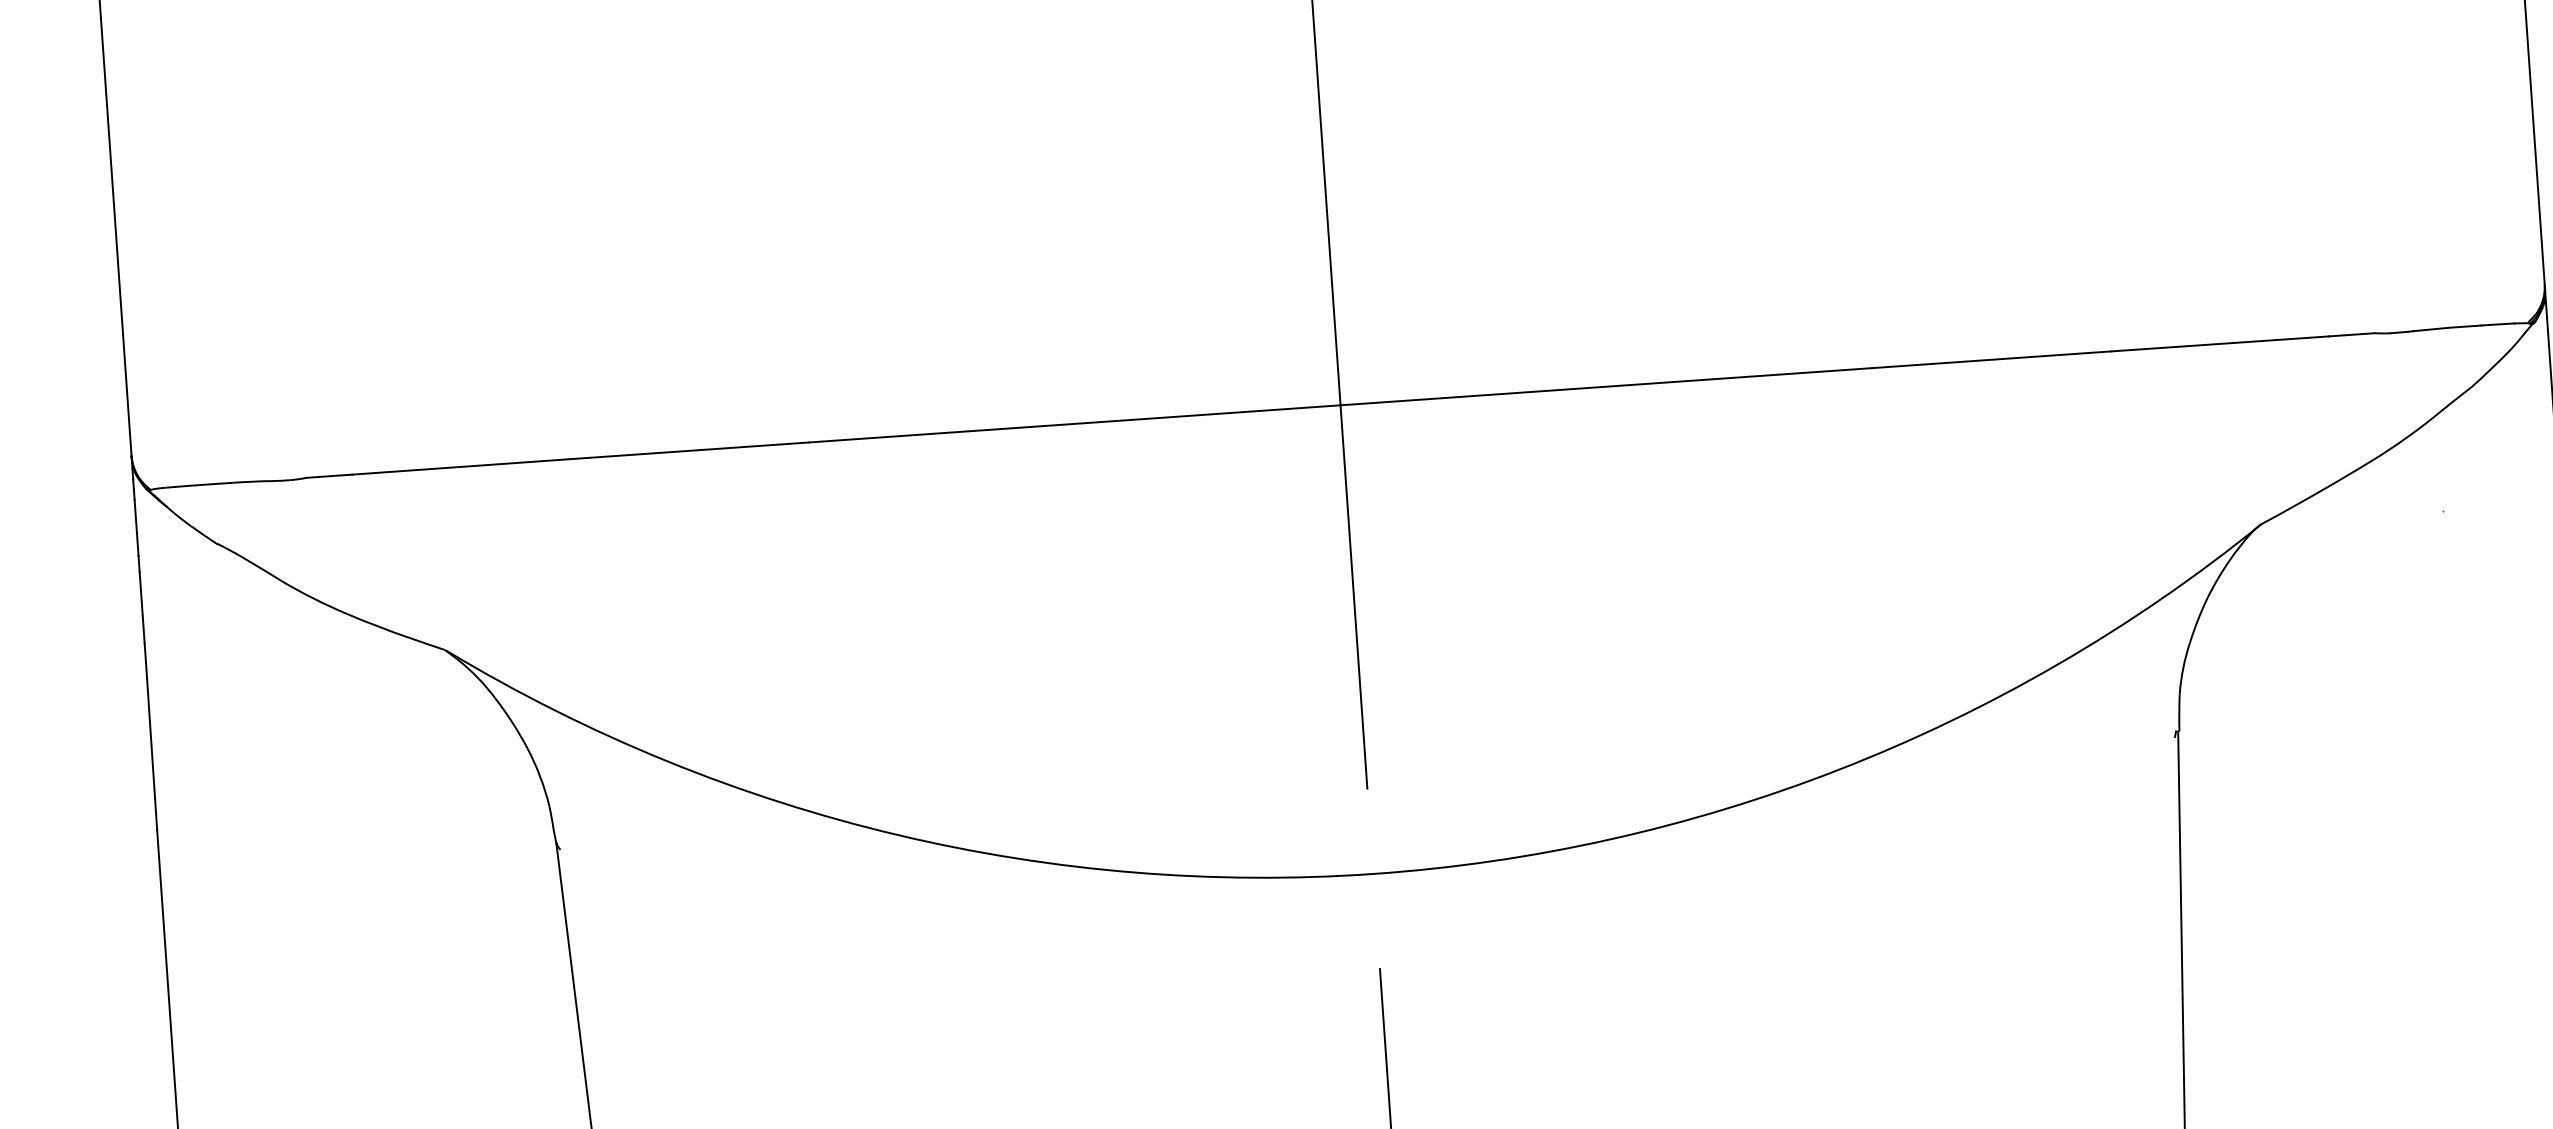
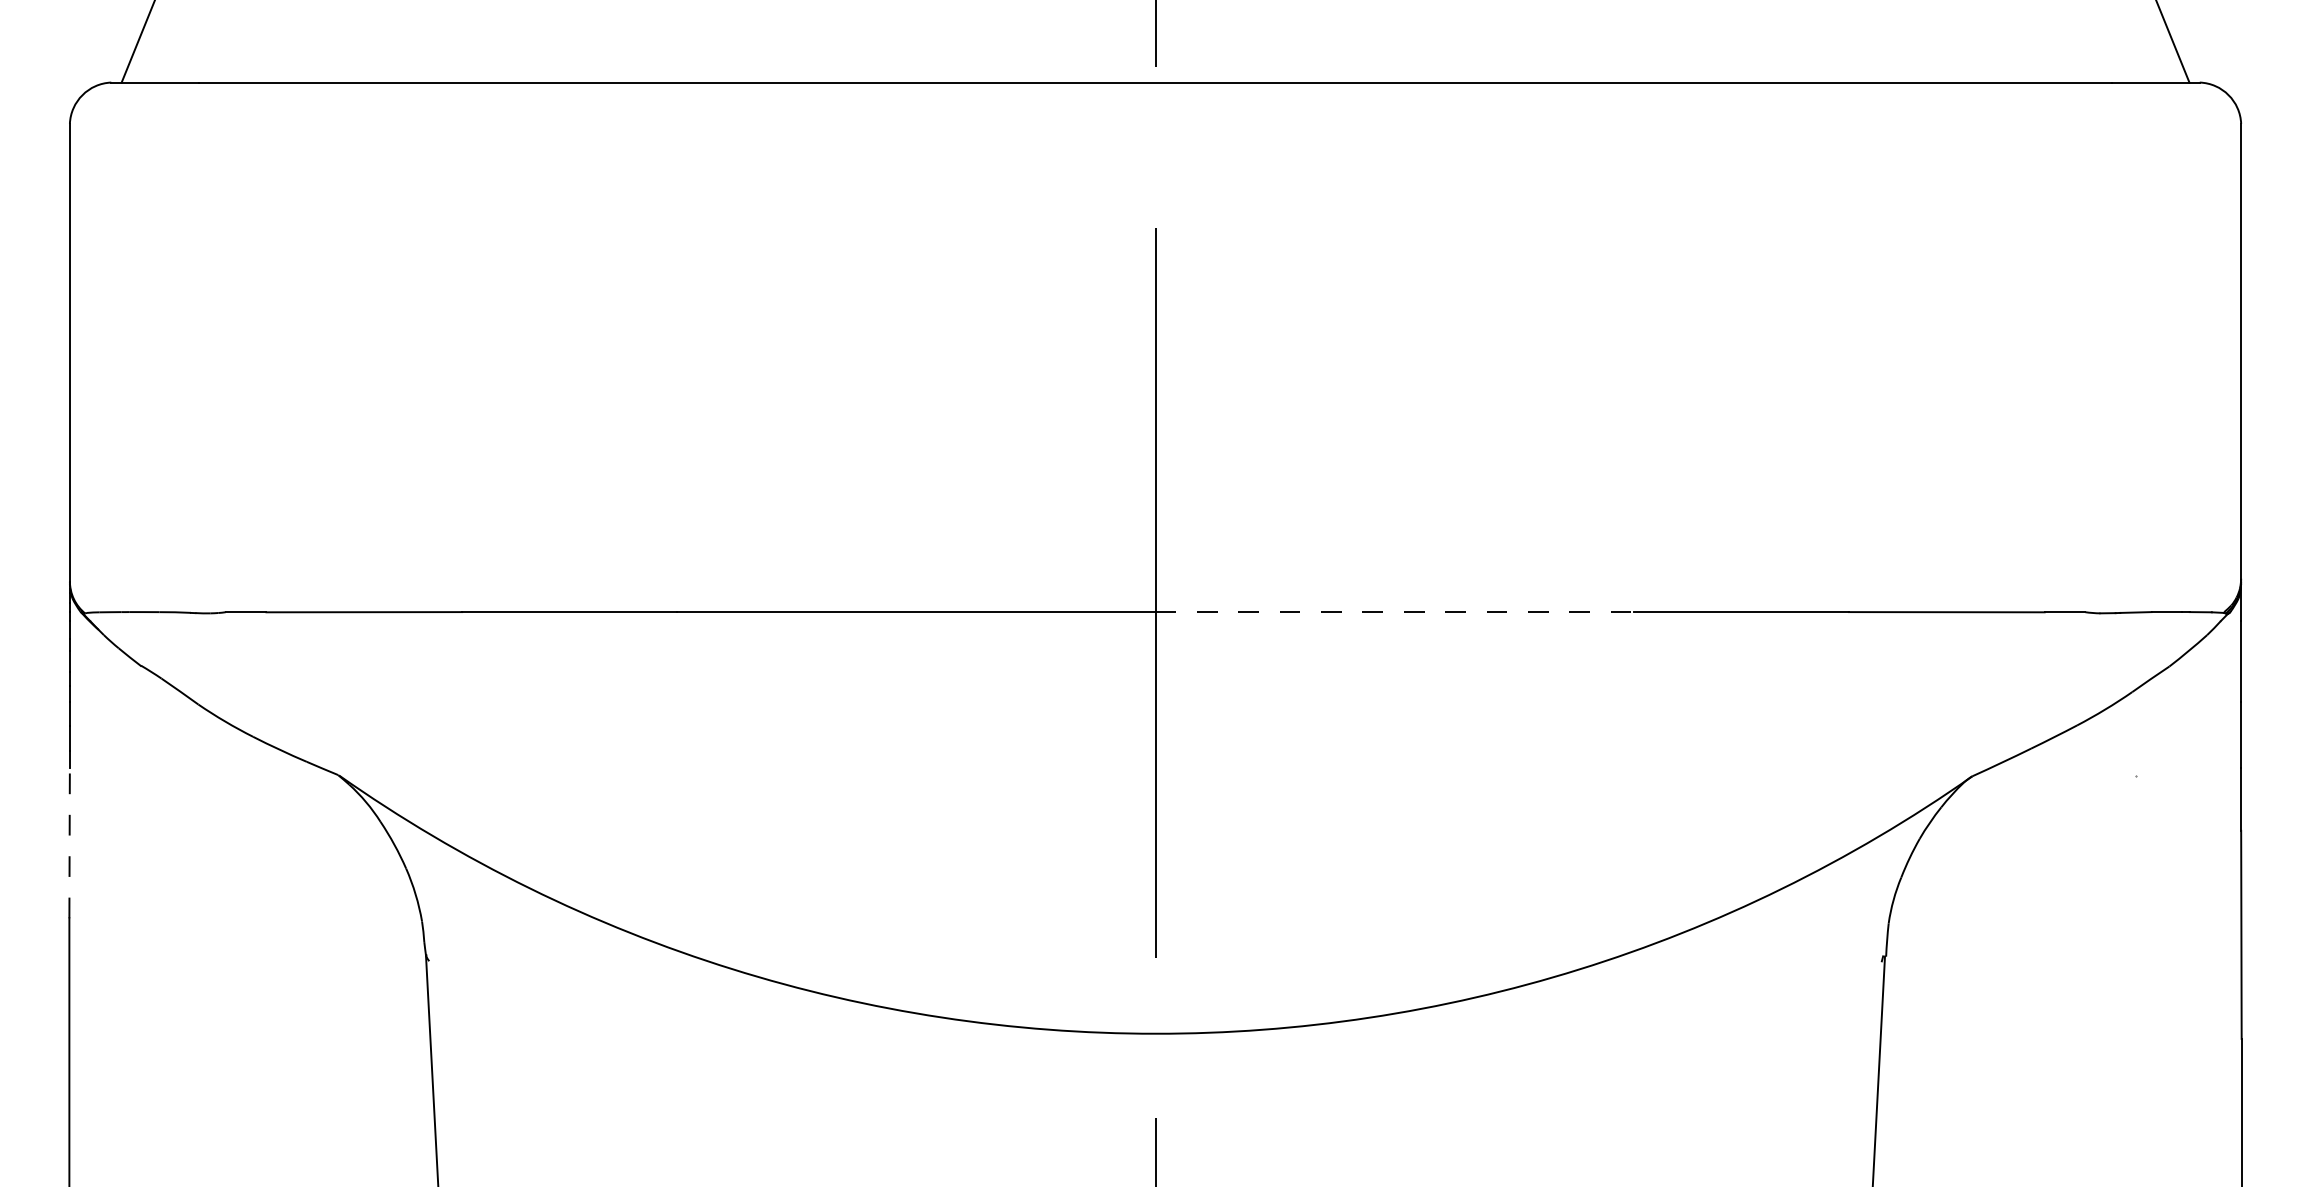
line: (1607, 387) -> (1395, 612), solid -> dashed
line: (151, 745) -> (69, 842), solid -> dashed

